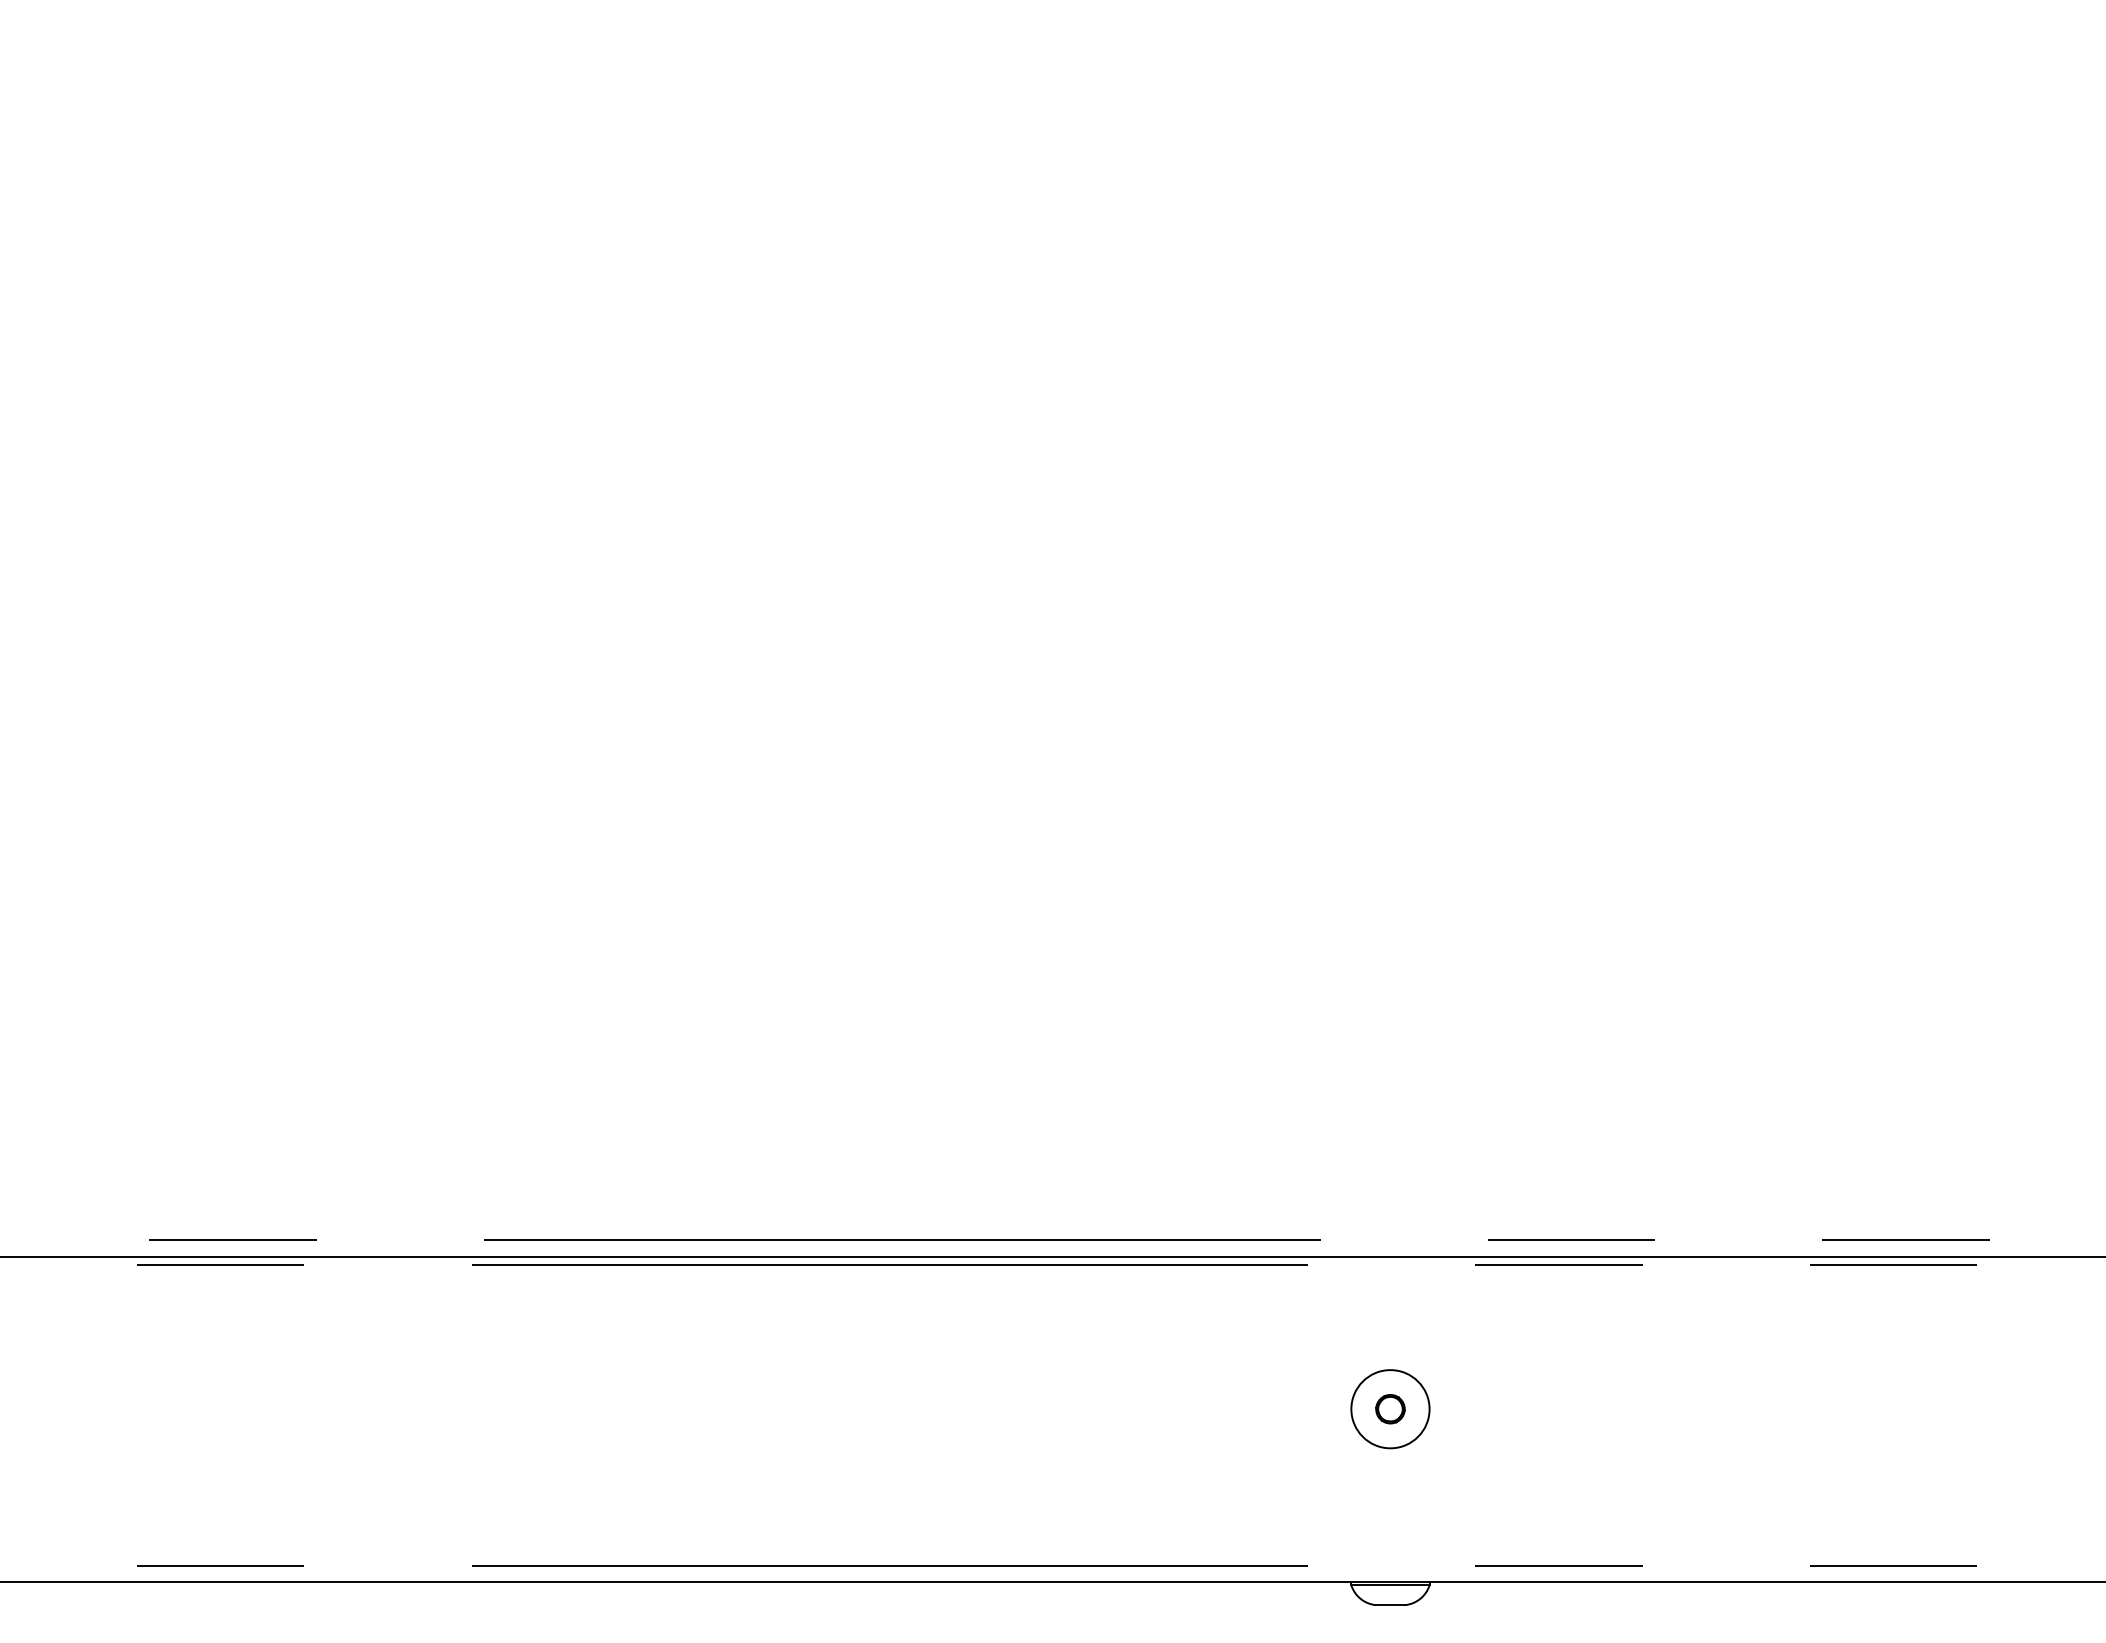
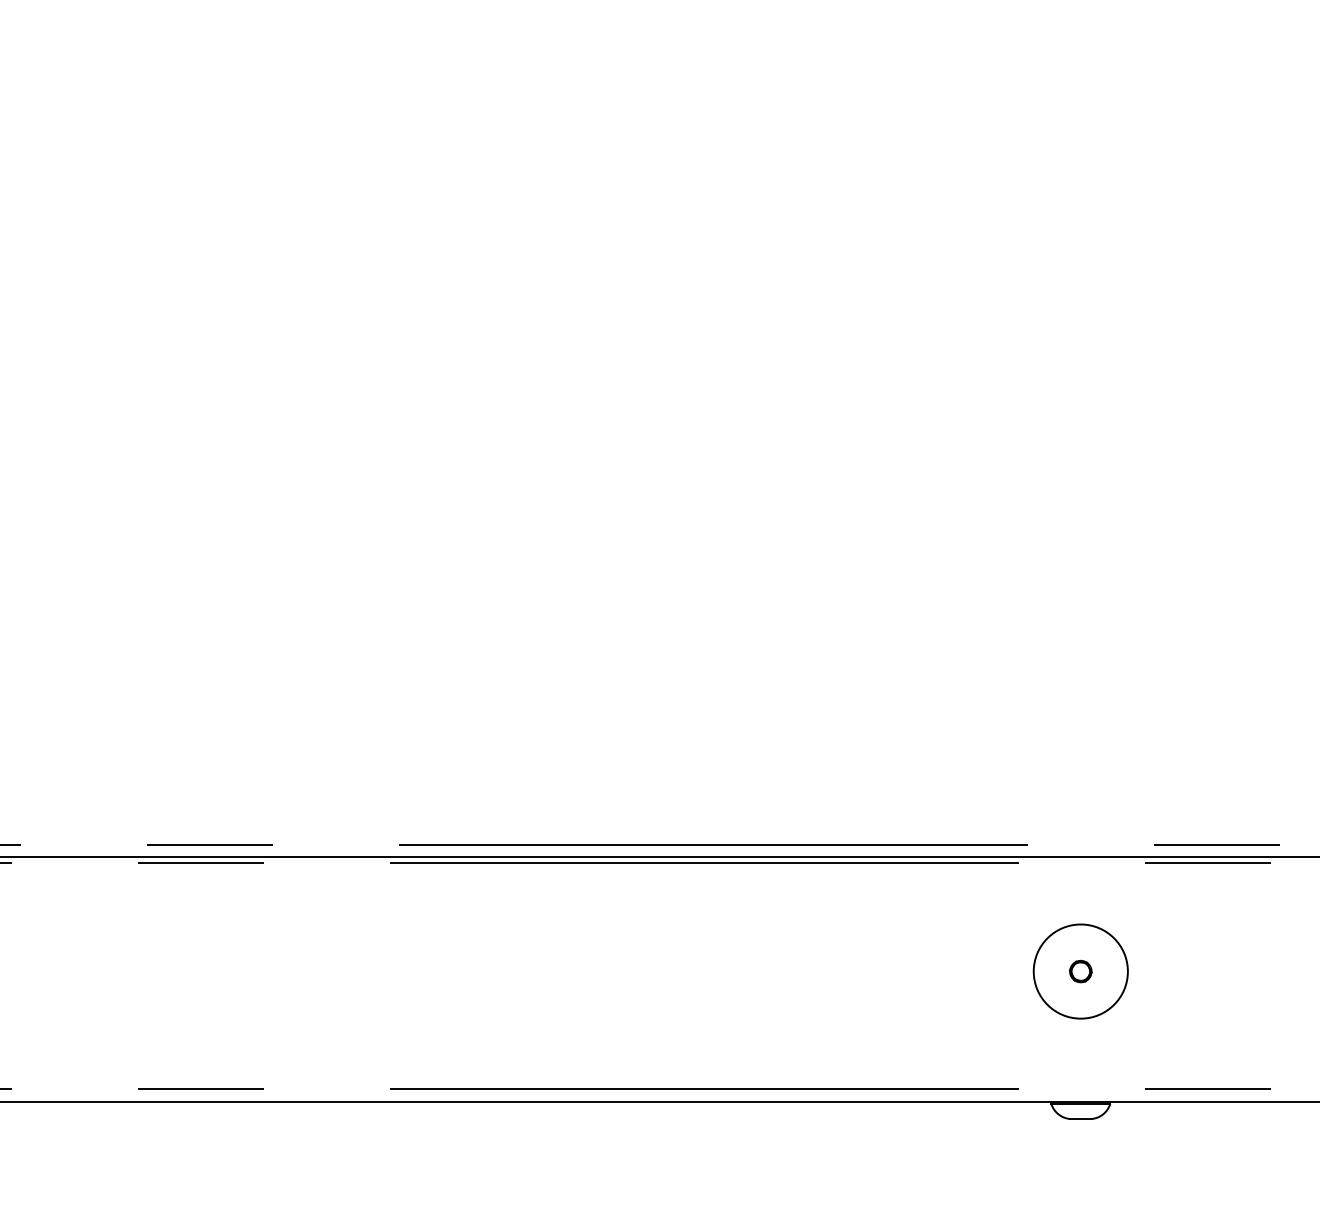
circle: (1390, 1409) -> (1080, 971), size x1.6

